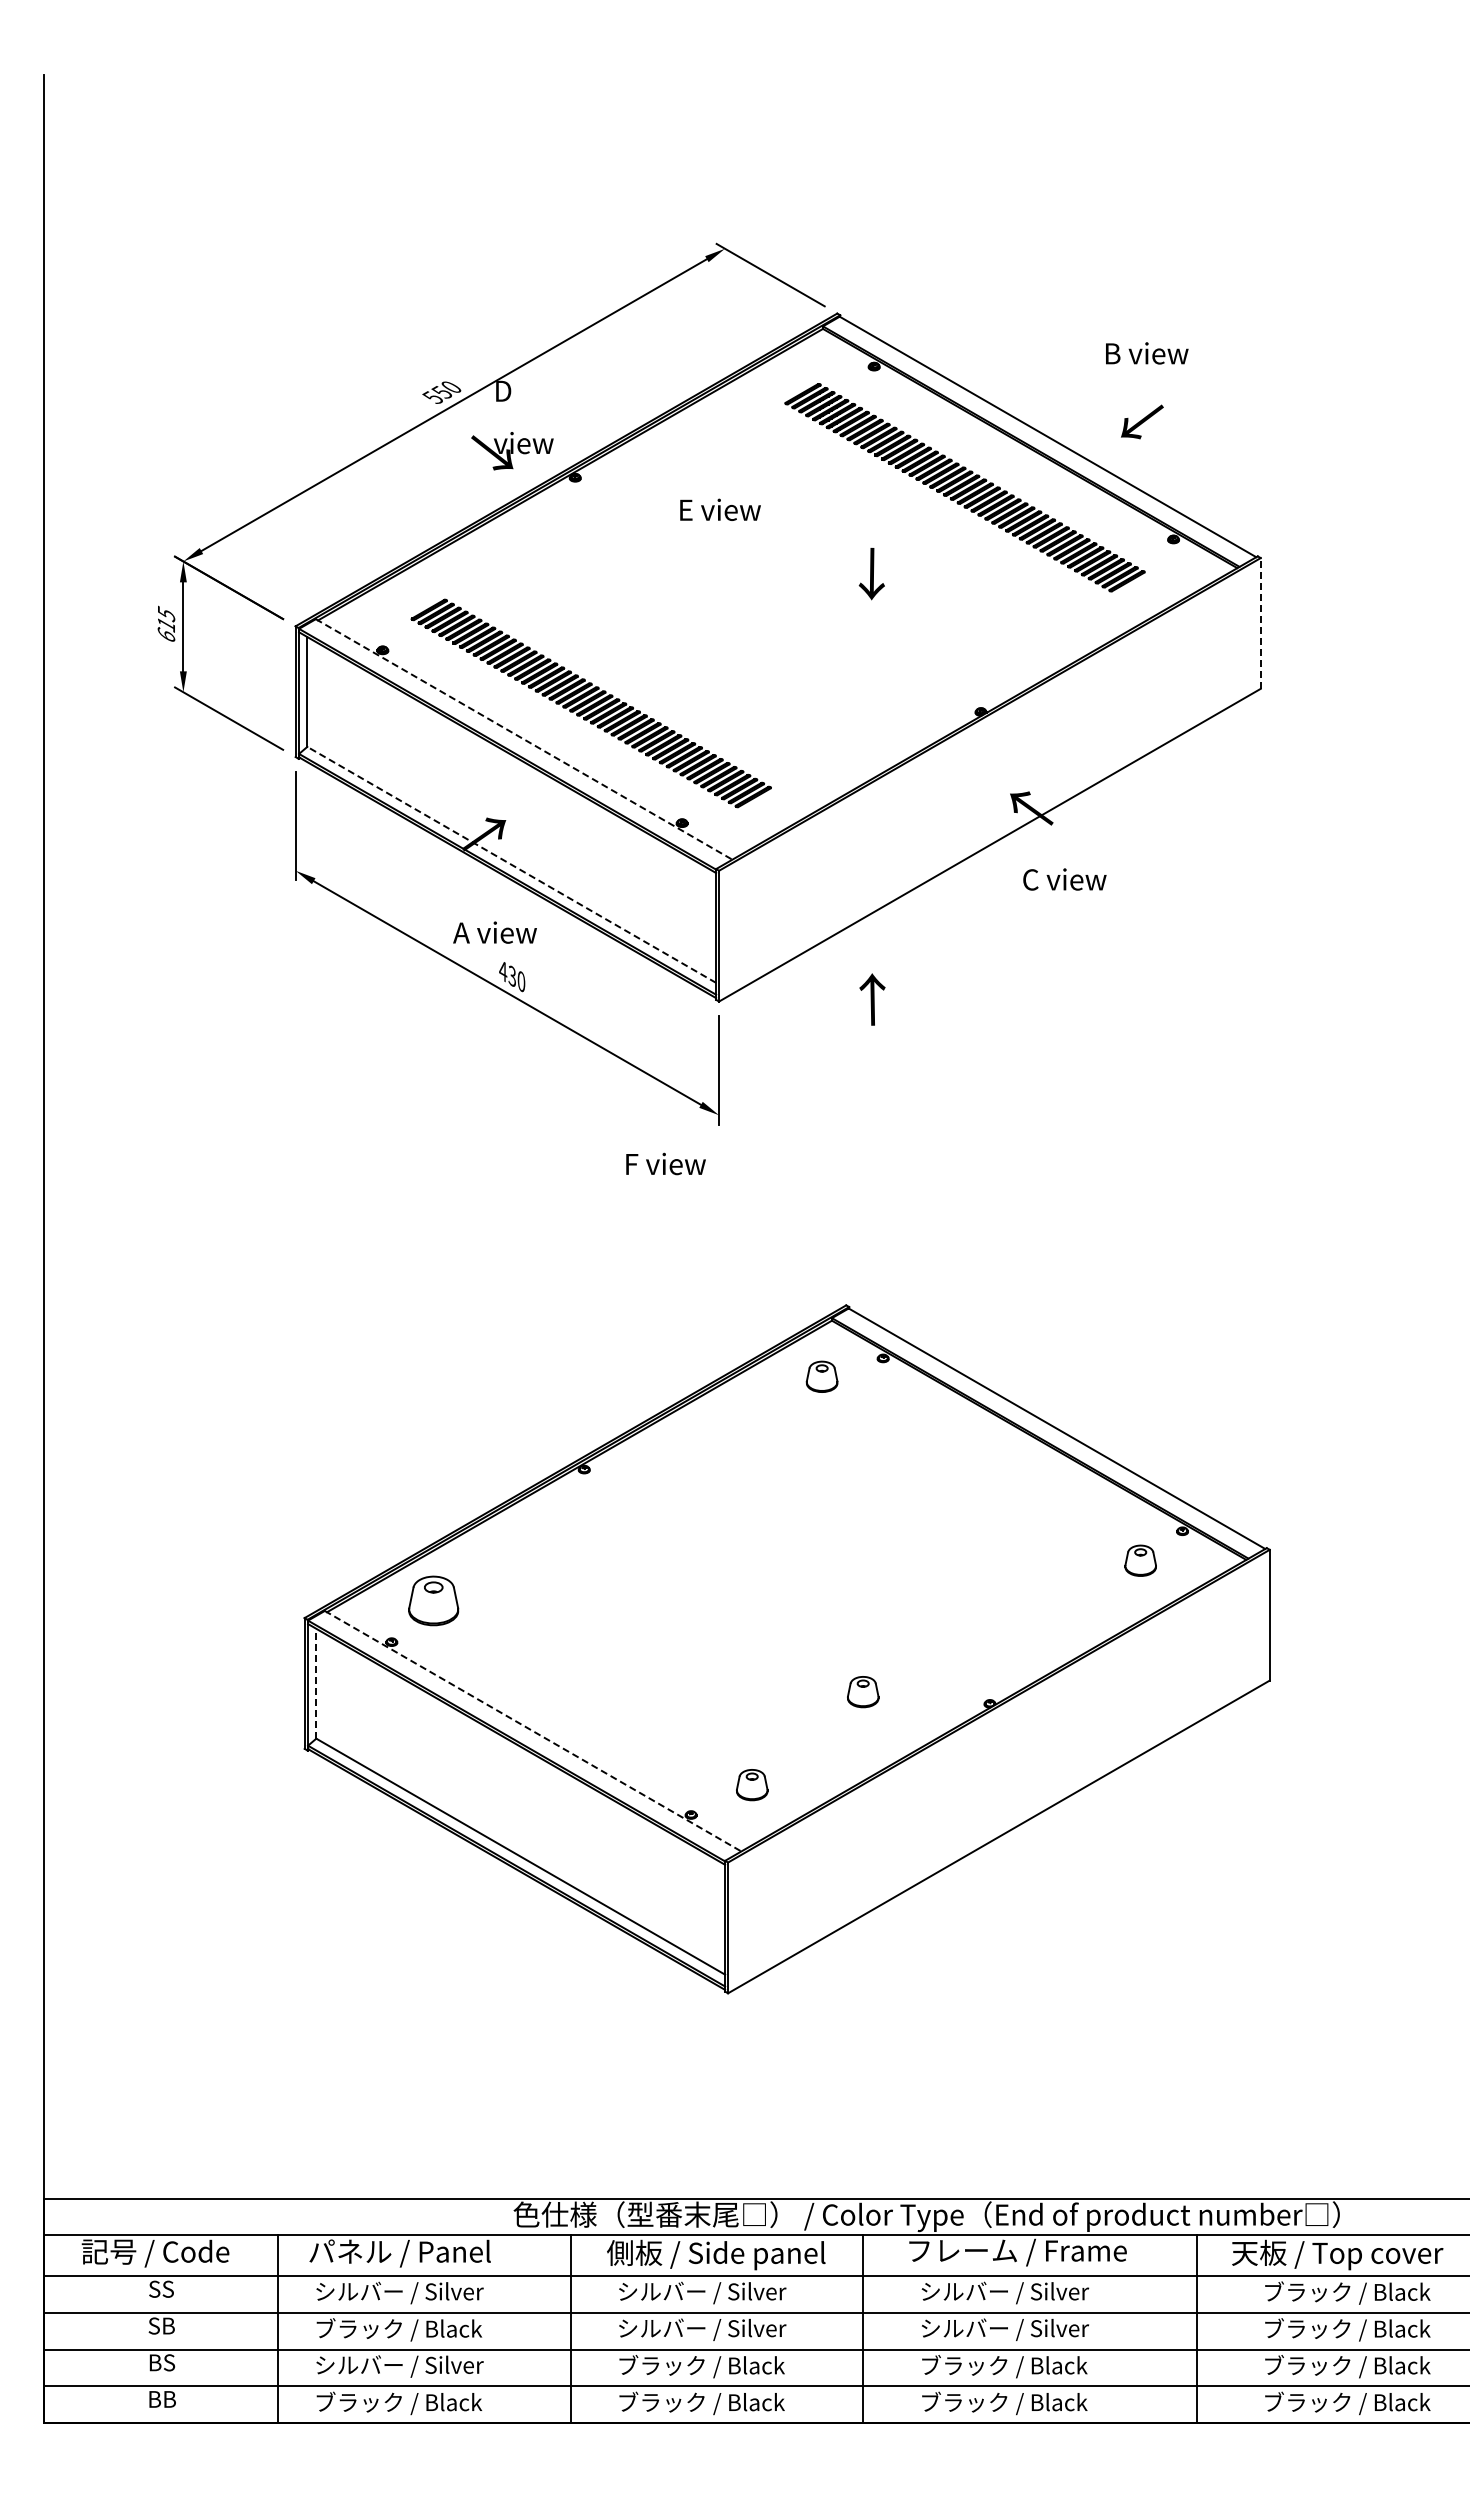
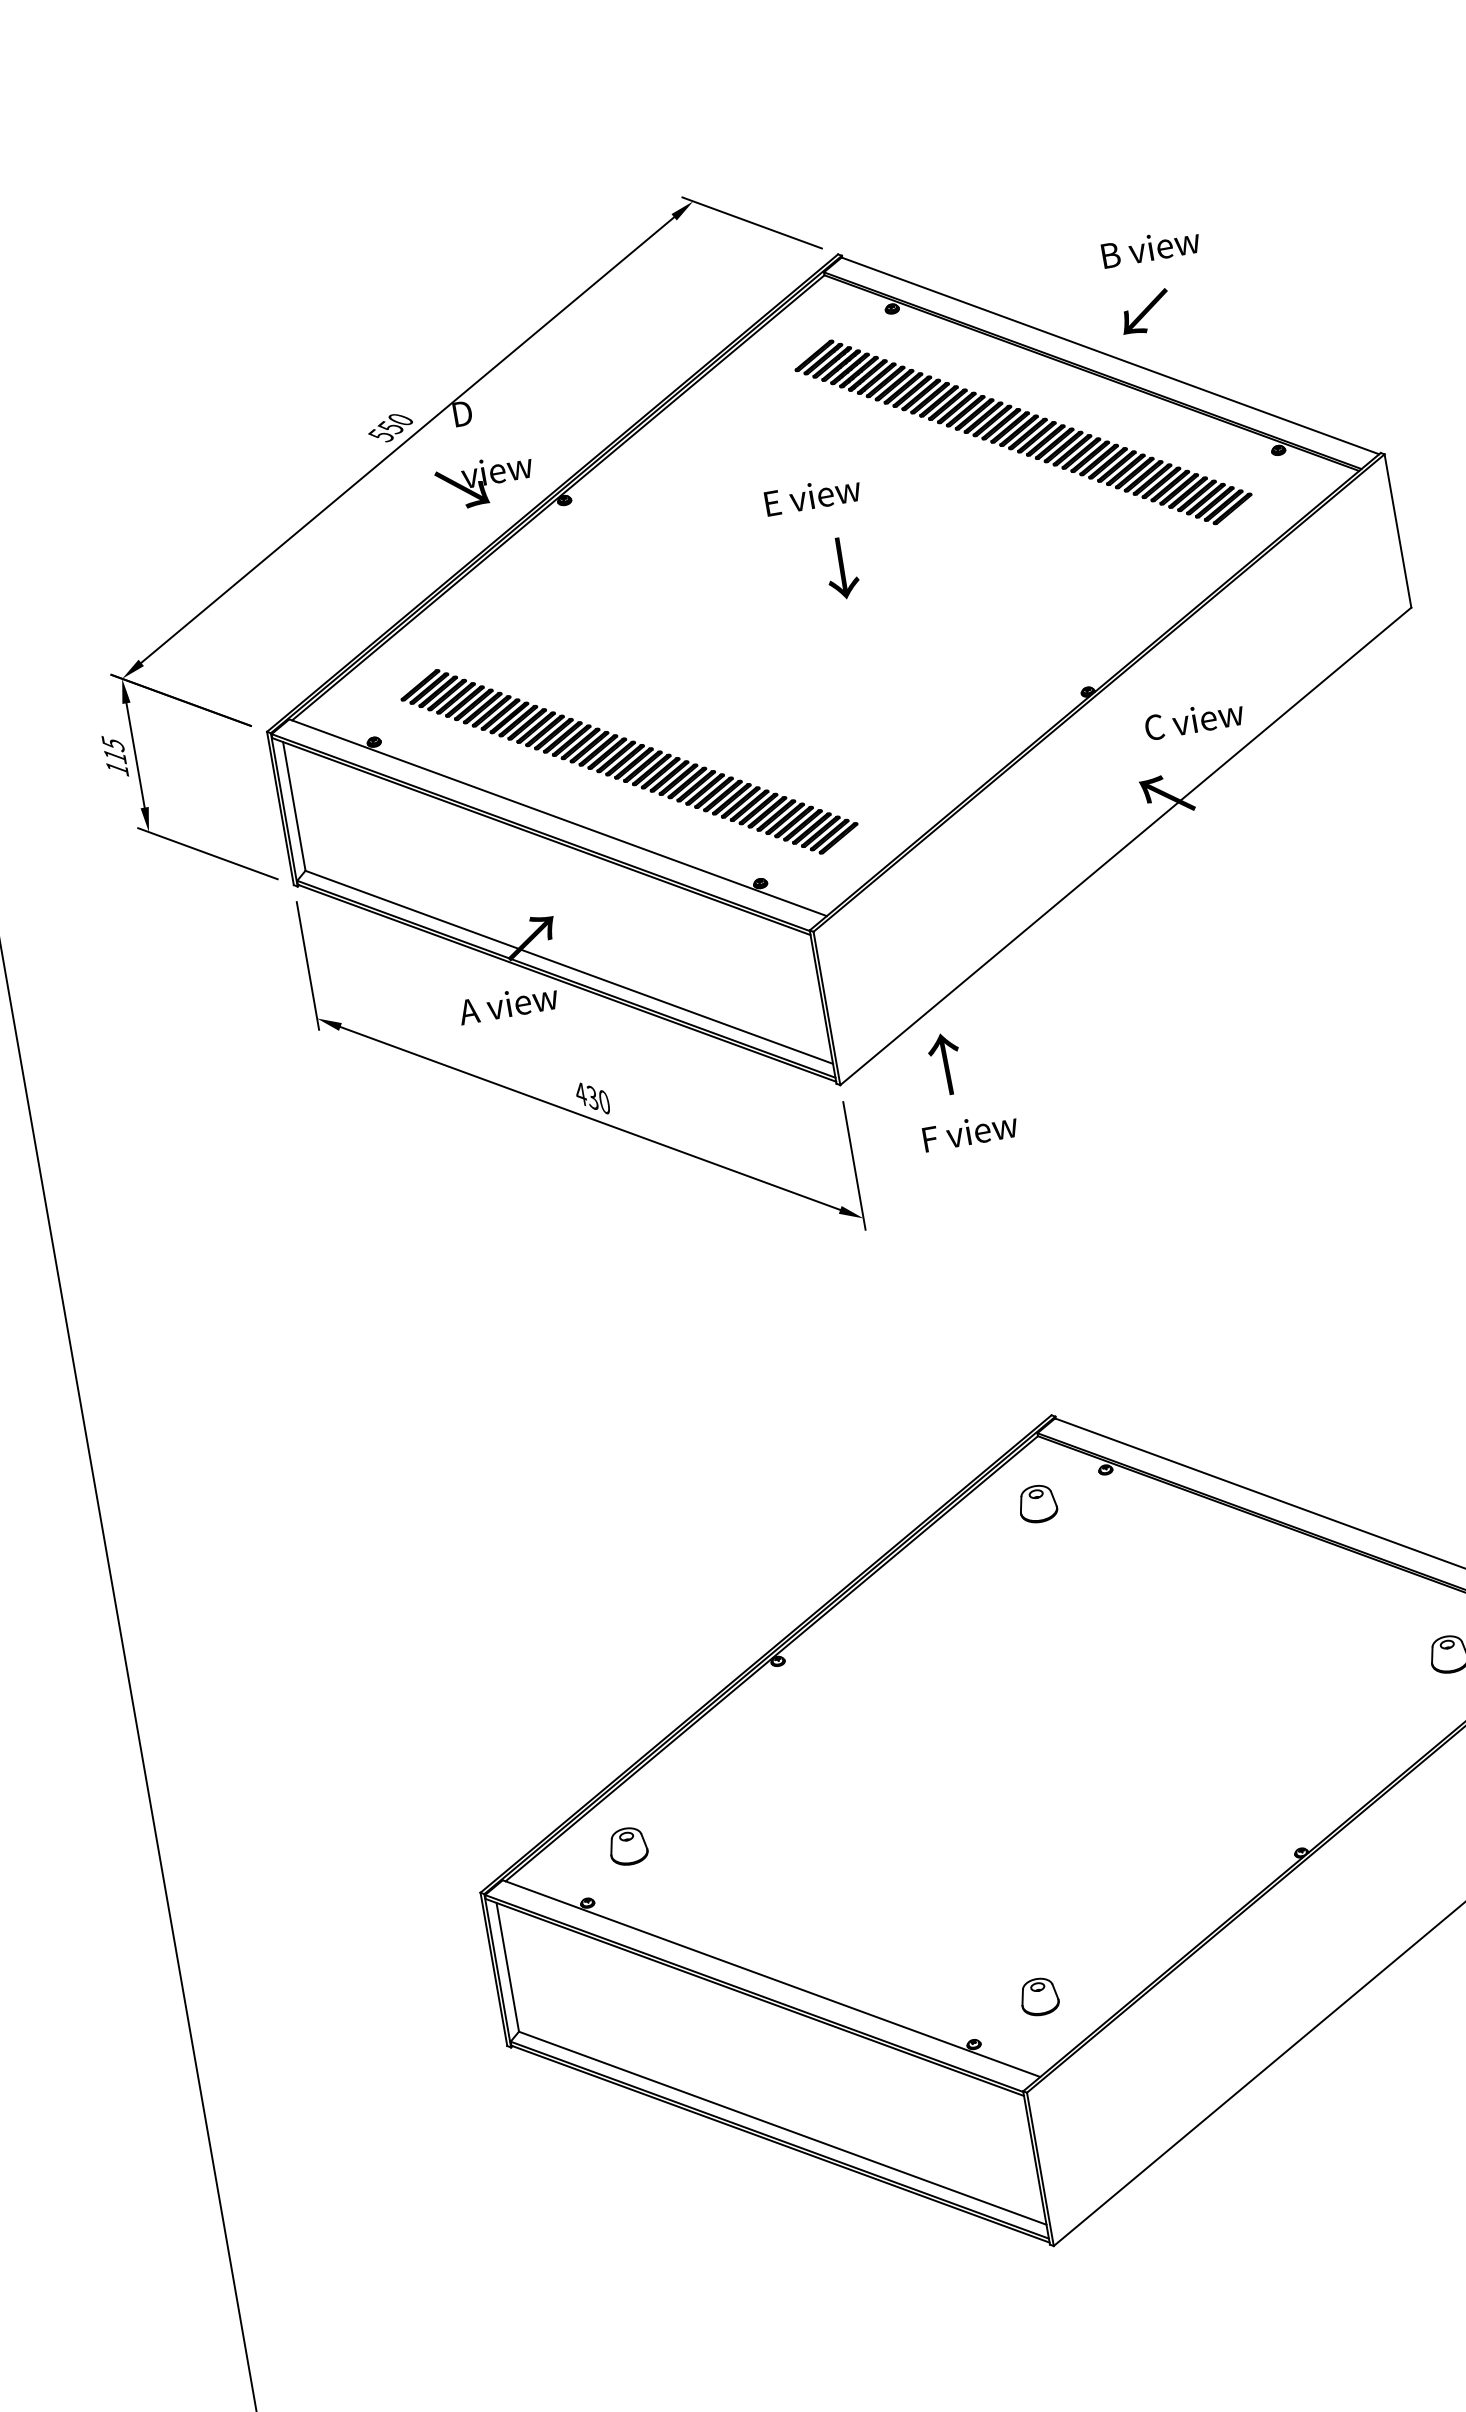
text: (1147, 353) -> (1151, 247), moved
text: (1142, 421) -> (1145, 311), moved
text: (720, 509) -> (812, 495), moved
text: (871, 574) -> (841, 569), moved
line: (1260, 622) -> (1397, 529), dashed -> solid
text: (166, 635) -> (117, 769), 615 -> 115
line: (524, 739) -> (558, 817), dashed -> solid
line: (511, 864) -> (568, 966), dashed -> solid
text: (1064, 879) -> (1193, 720), moved
text: (494, 932) -> (507, 1004), moved
text: (872, 999) -> (945, 1064), moved
text: (665, 1163) -> (969, 1131), moved
part: (433, 1601) -> (628, 1846), size x0.62
line: (316, 1683) -> (507, 1967), dashed -> solid
part: (863, 1692) -> (1150, 1865), removed
line: (533, 1731) -> (772, 1978), dashed -> solid

